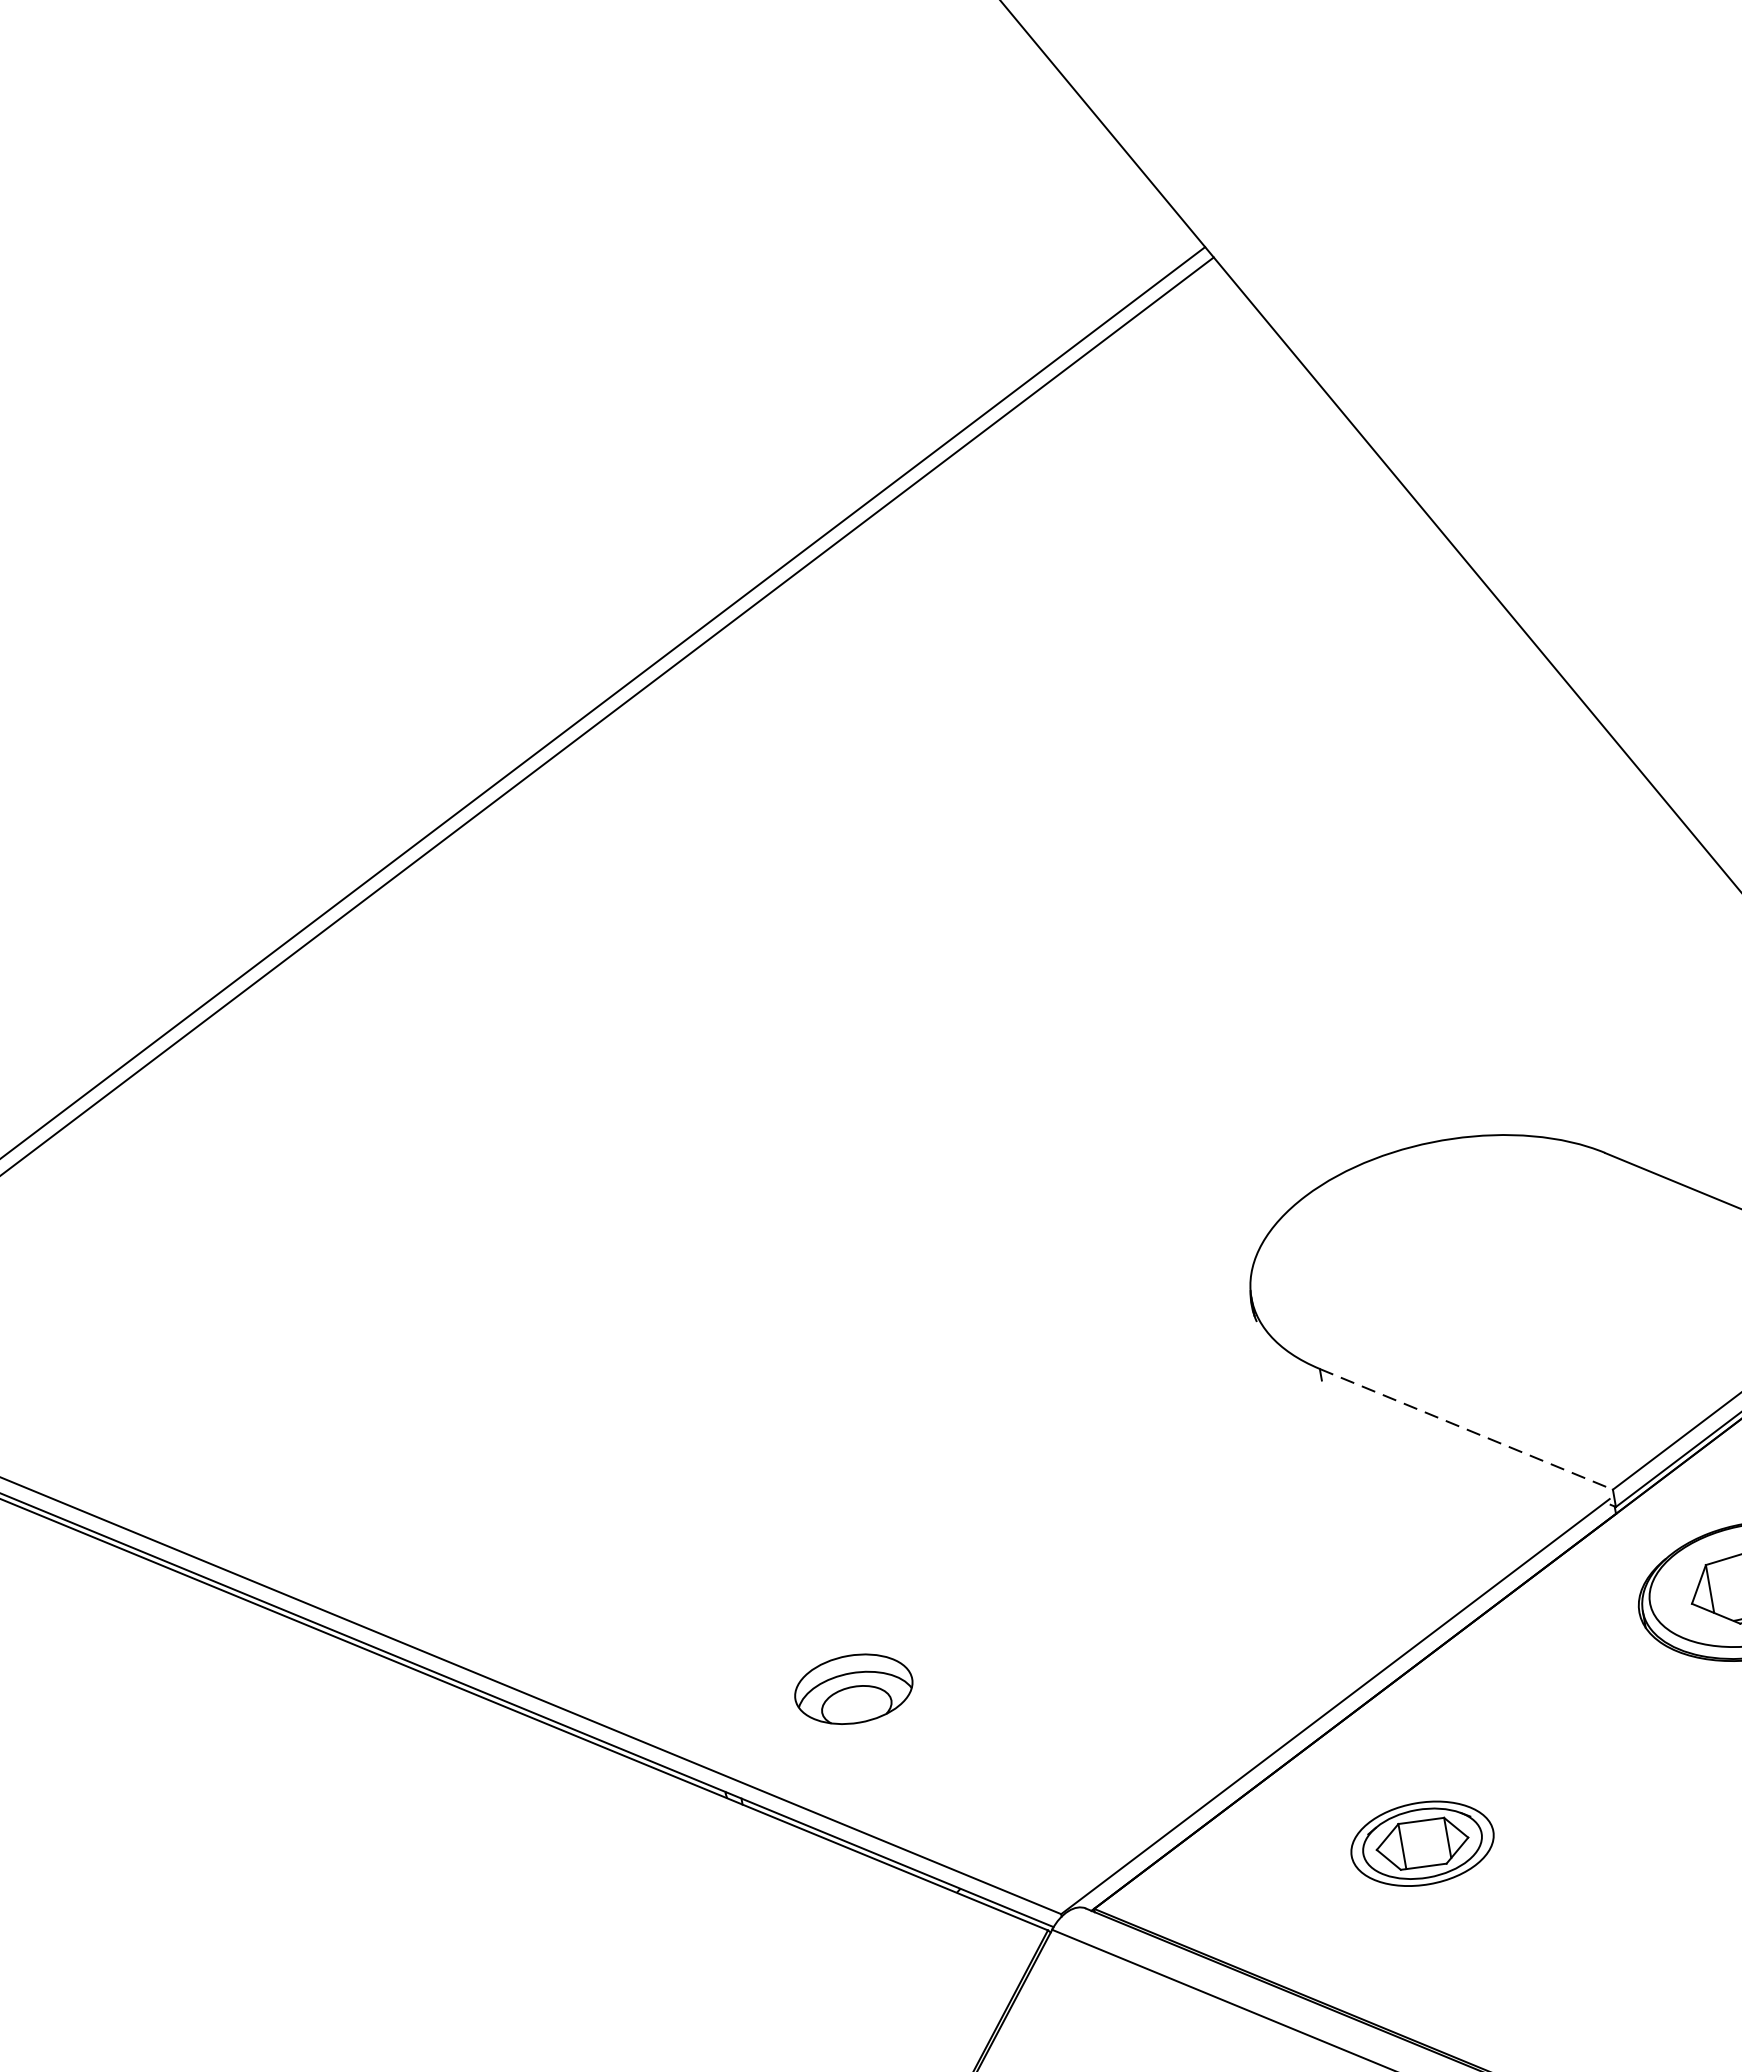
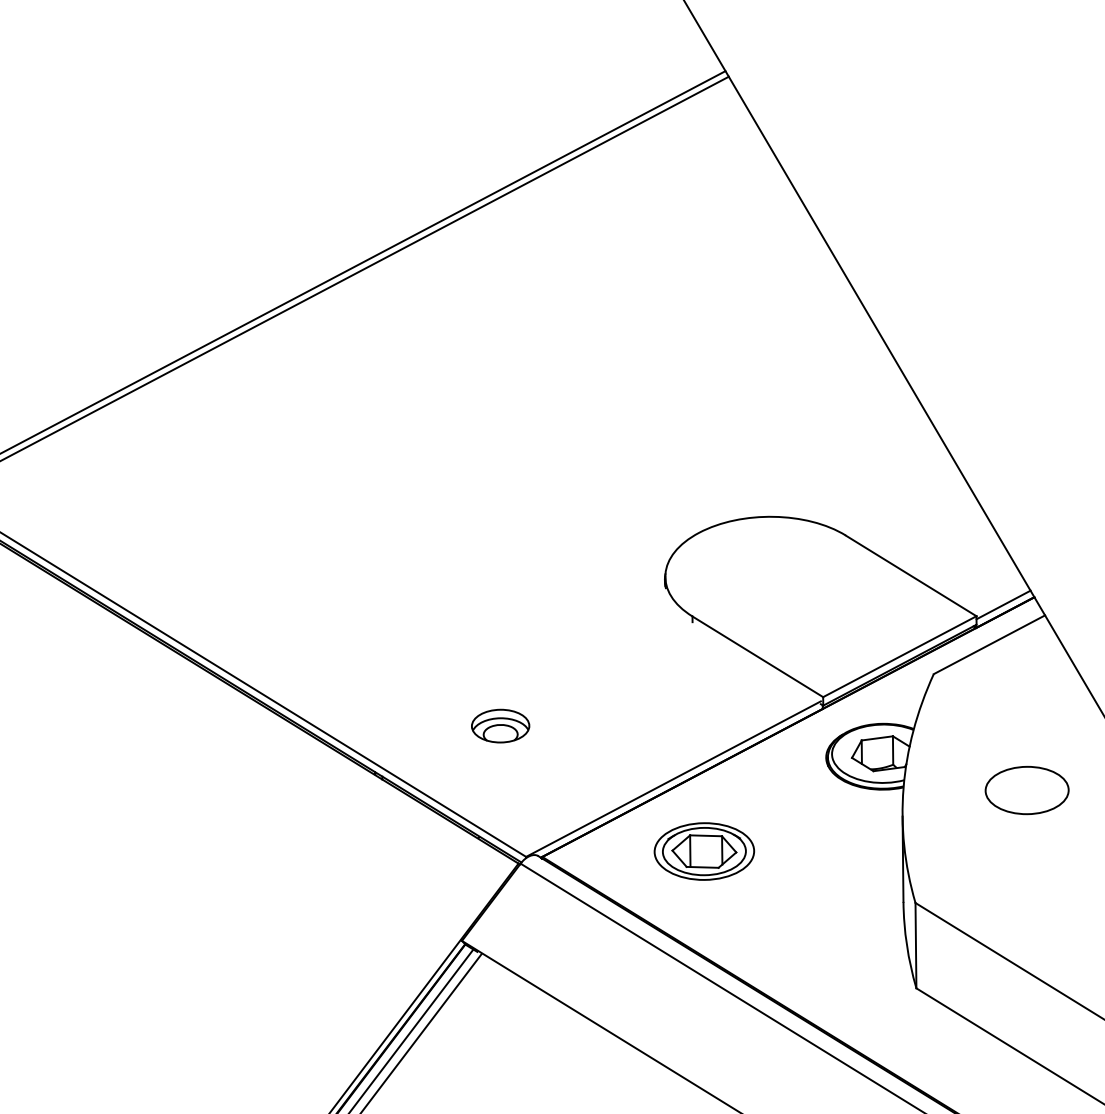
line: (1465, 1428) -> (757, 656), dashed -> solid
part: (853, 1688) -> (500, 725), moved
part: (1422, 1843) -> (704, 851), size x1.43

